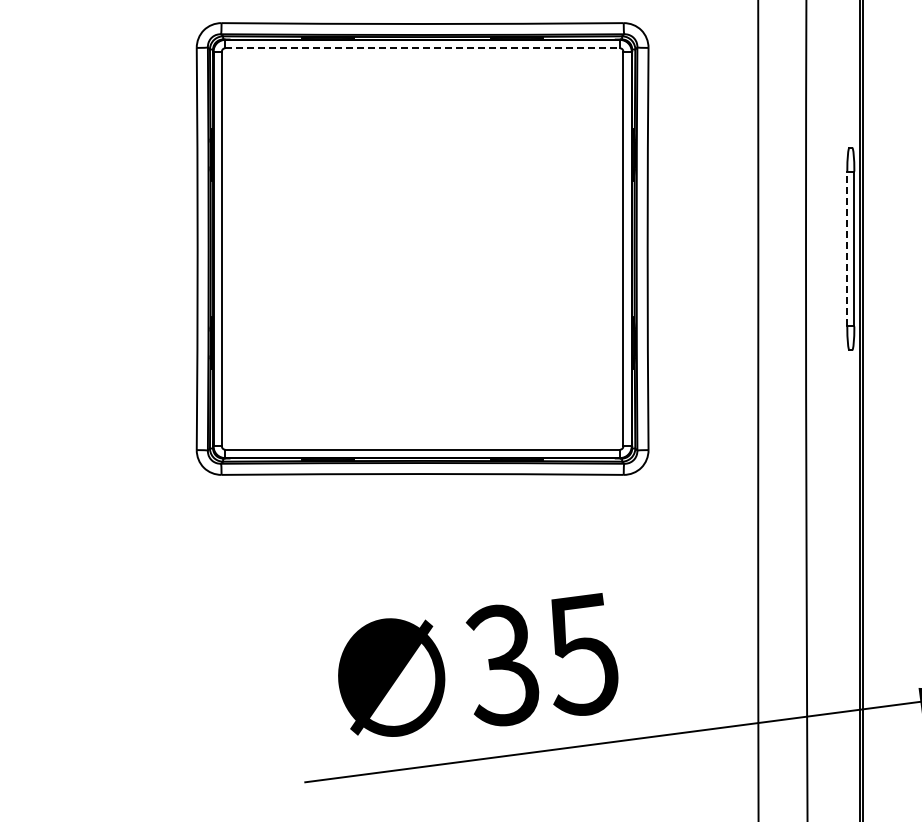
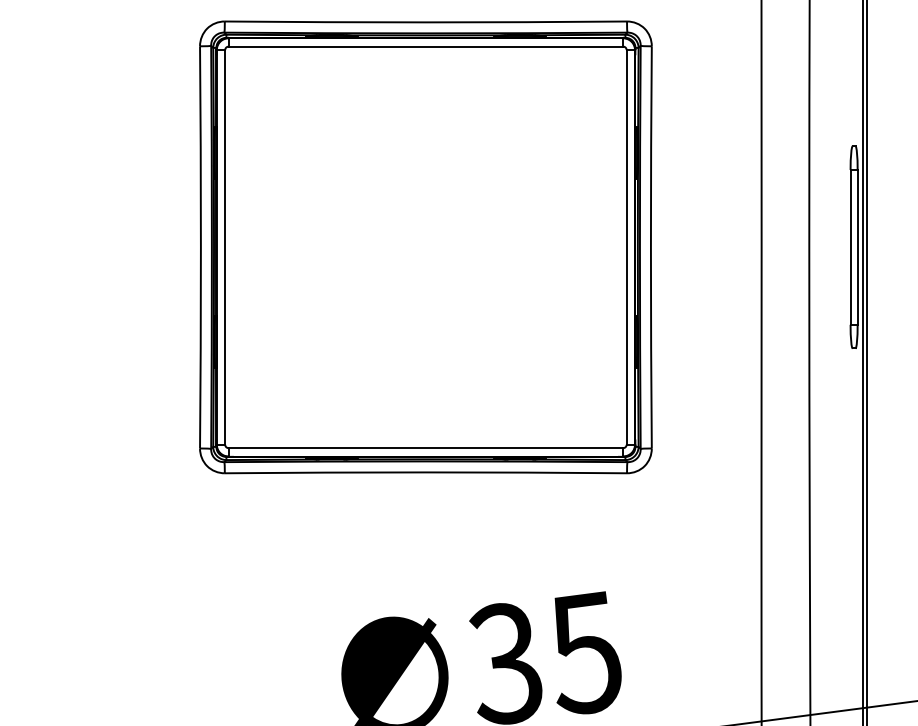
line: (423, 48) -> (426, 46), dashed -> solid
line: (847, 248) -> (850, 246), dashed -> solid

